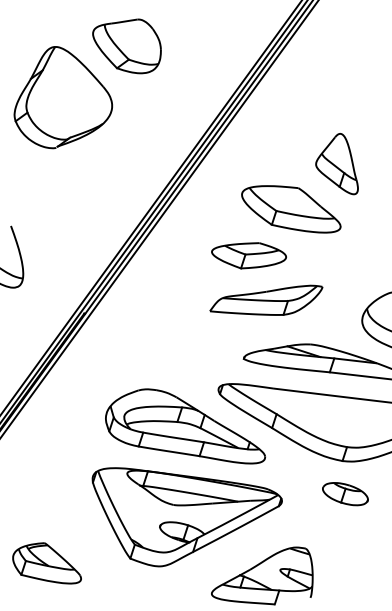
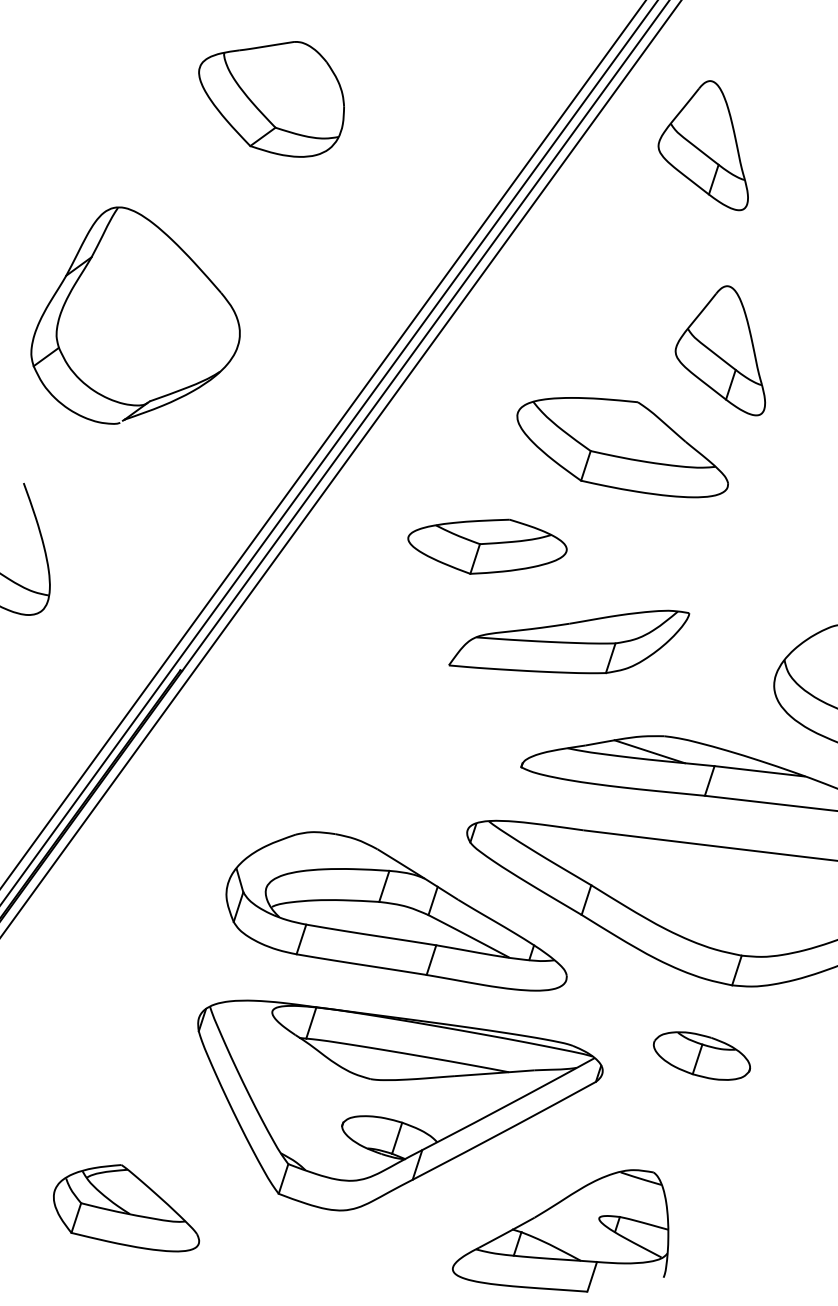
part: (328, 68) -> (702, 146), added
part: (62, 97) -> (133, 315), moved
part: (248, 255) -> (486, 546), moved
part: (345, 494) -> (702, 1056), moved
part: (46, 563) -> (125, 1208), moved

